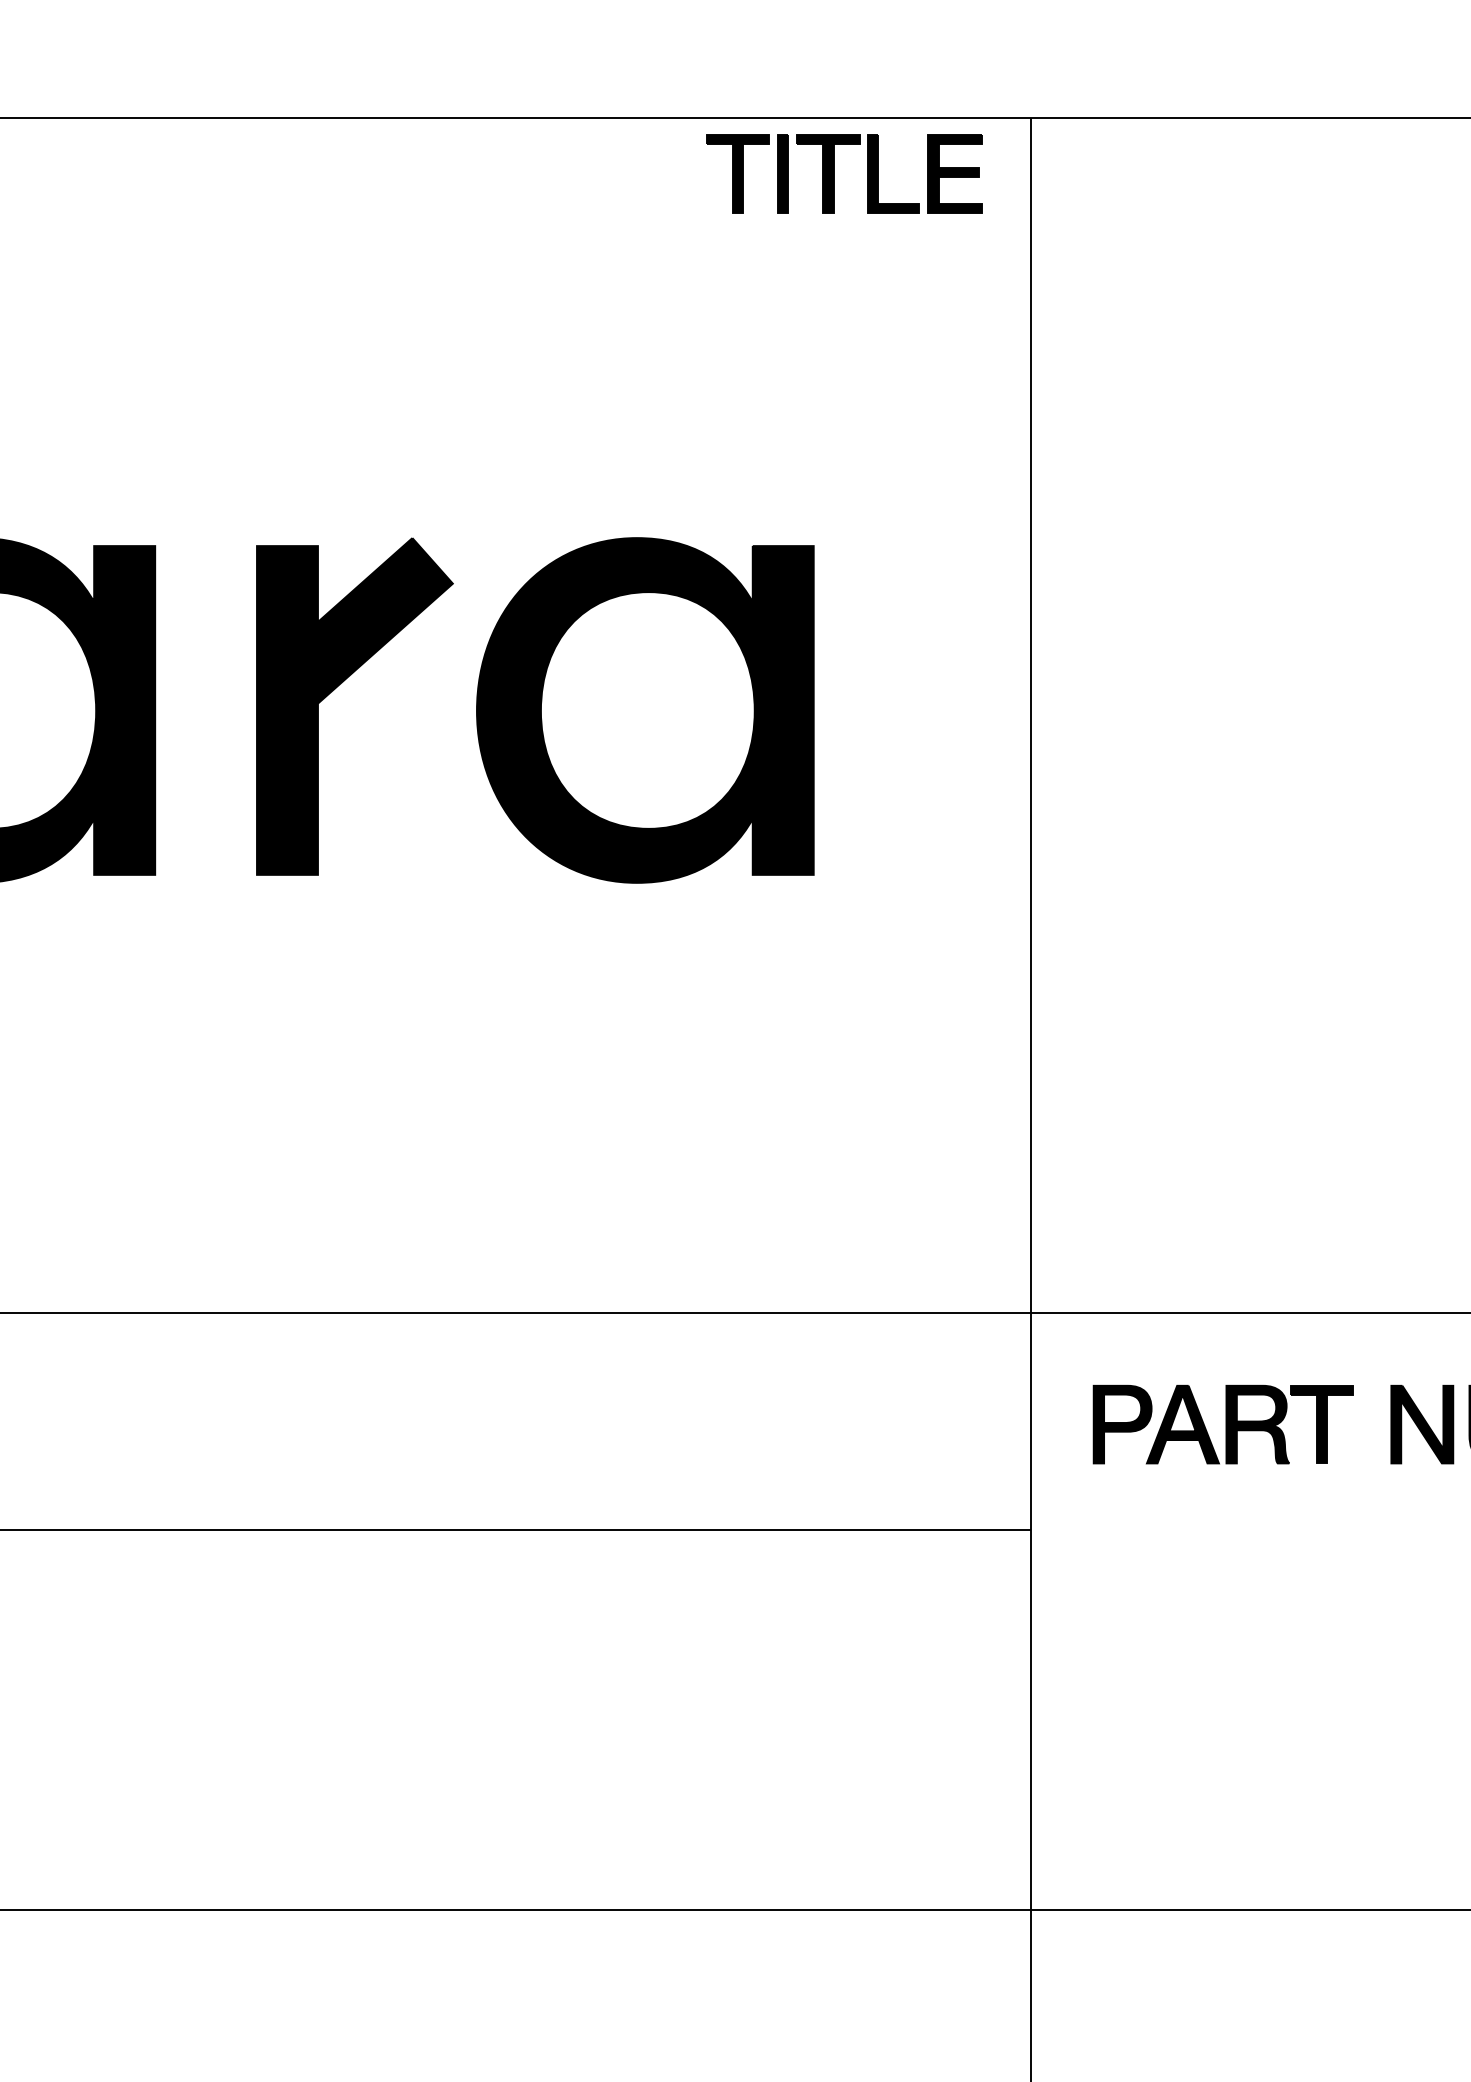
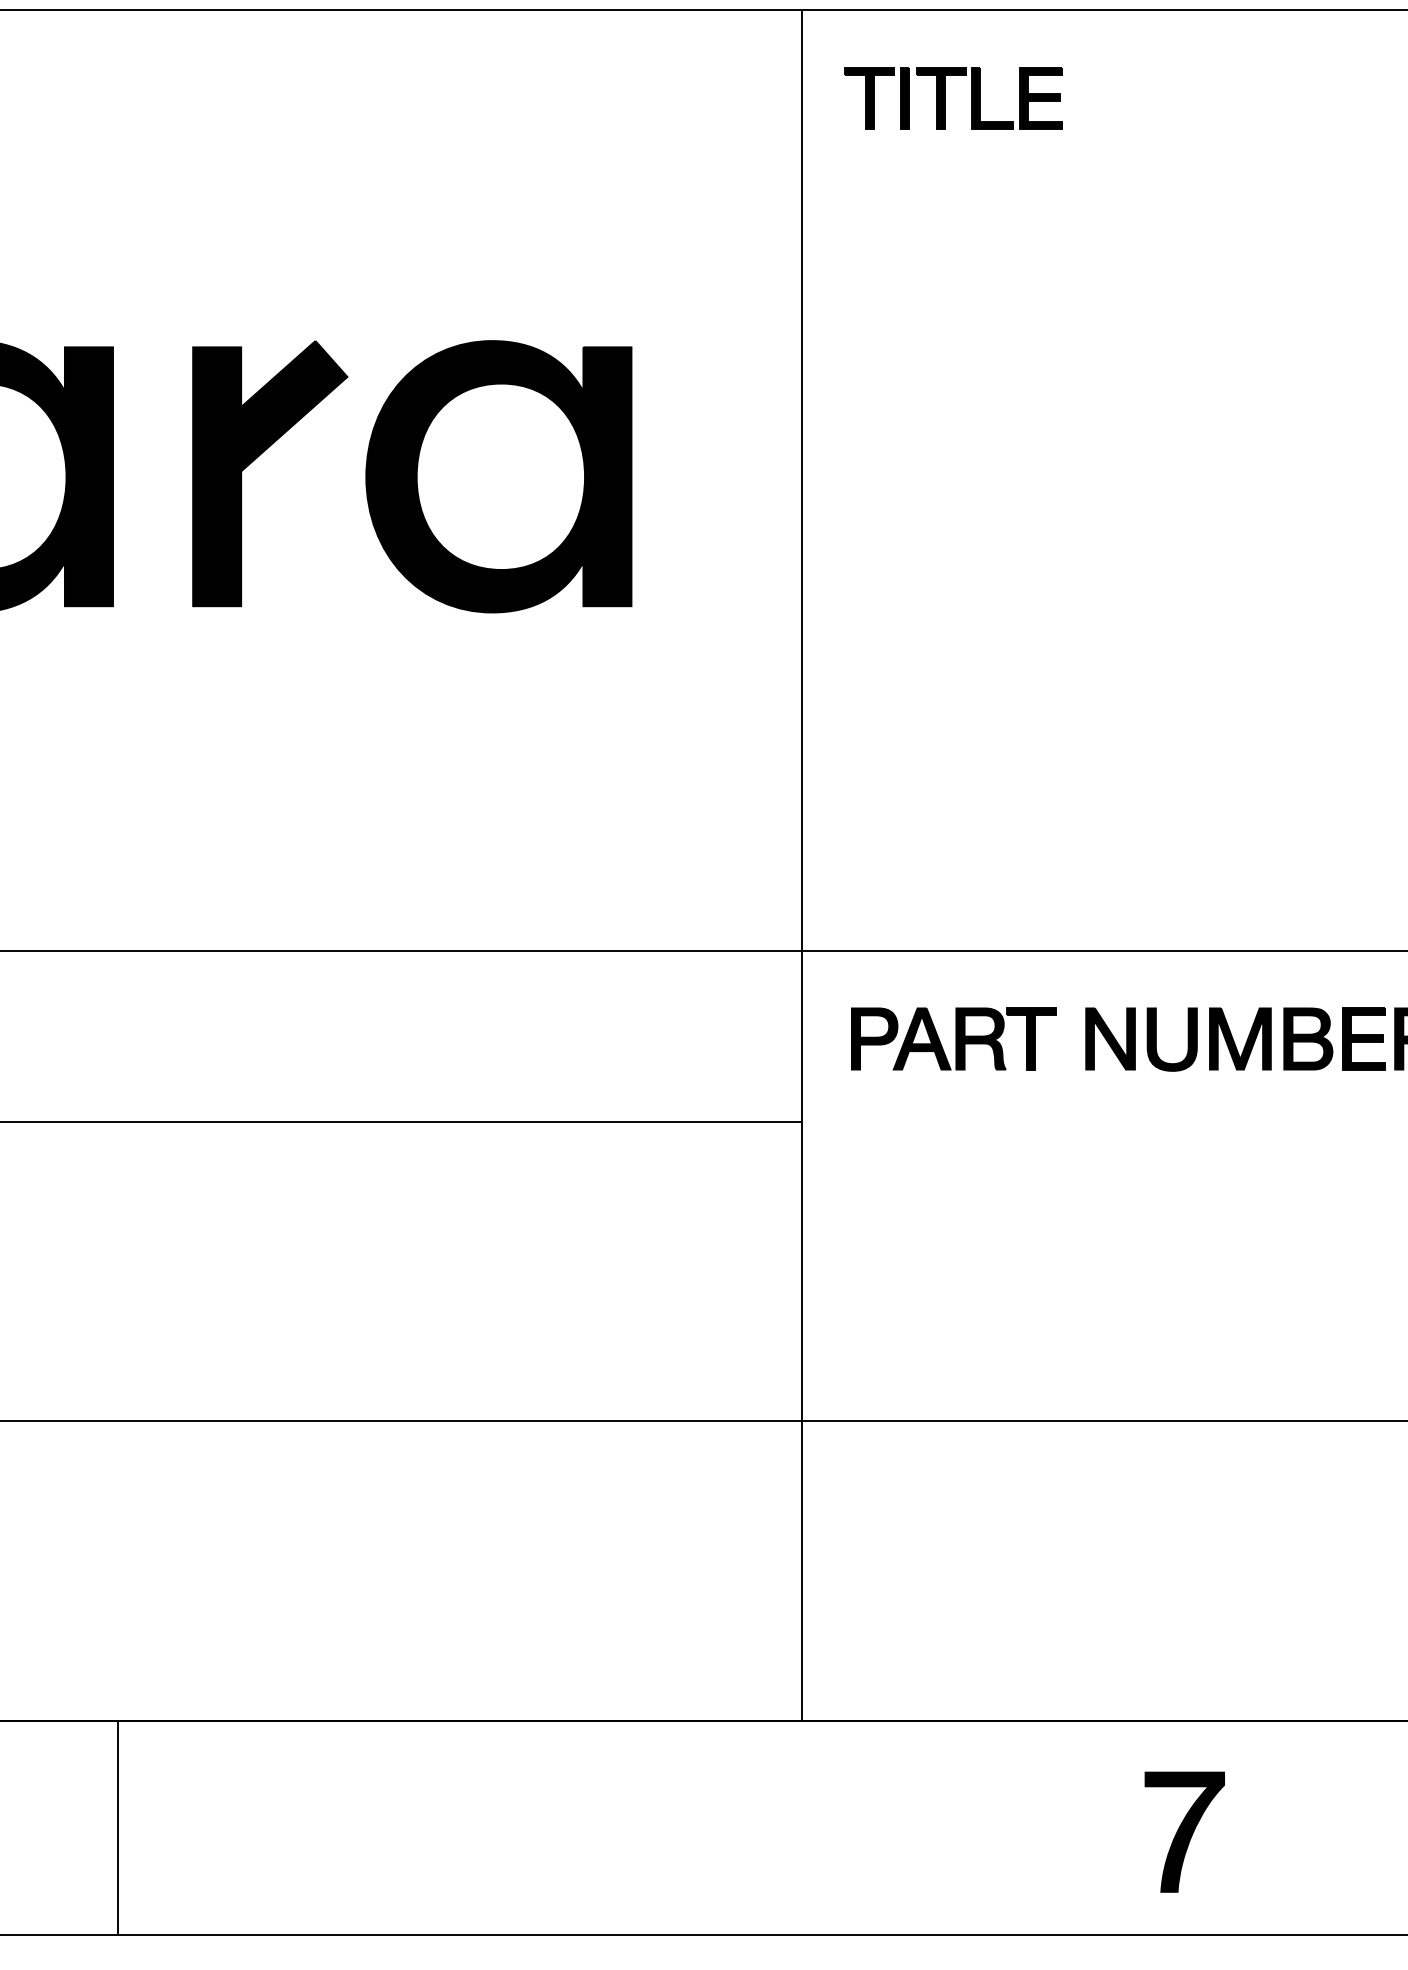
part: (834, 174) -> (945, 98), moved

